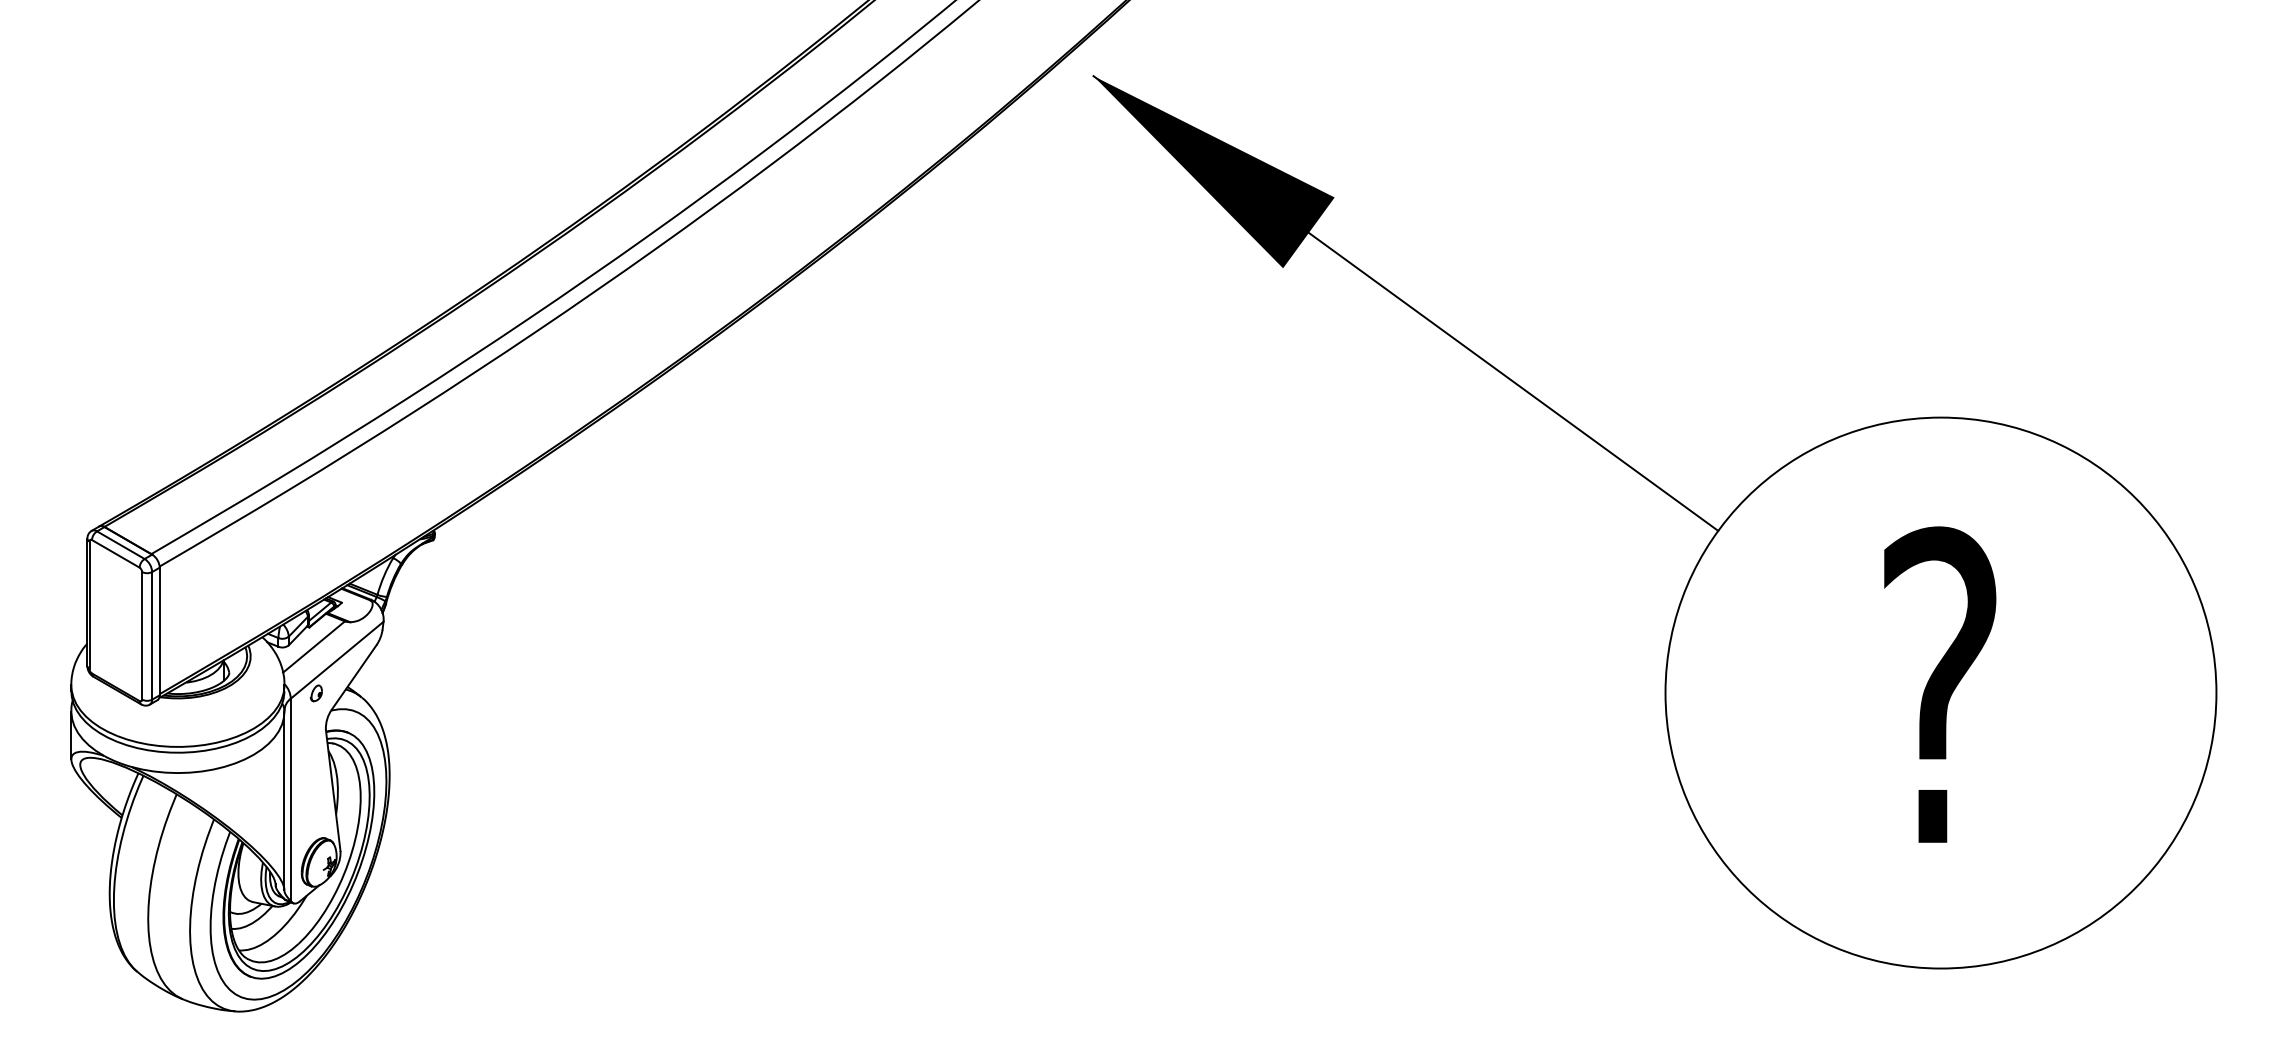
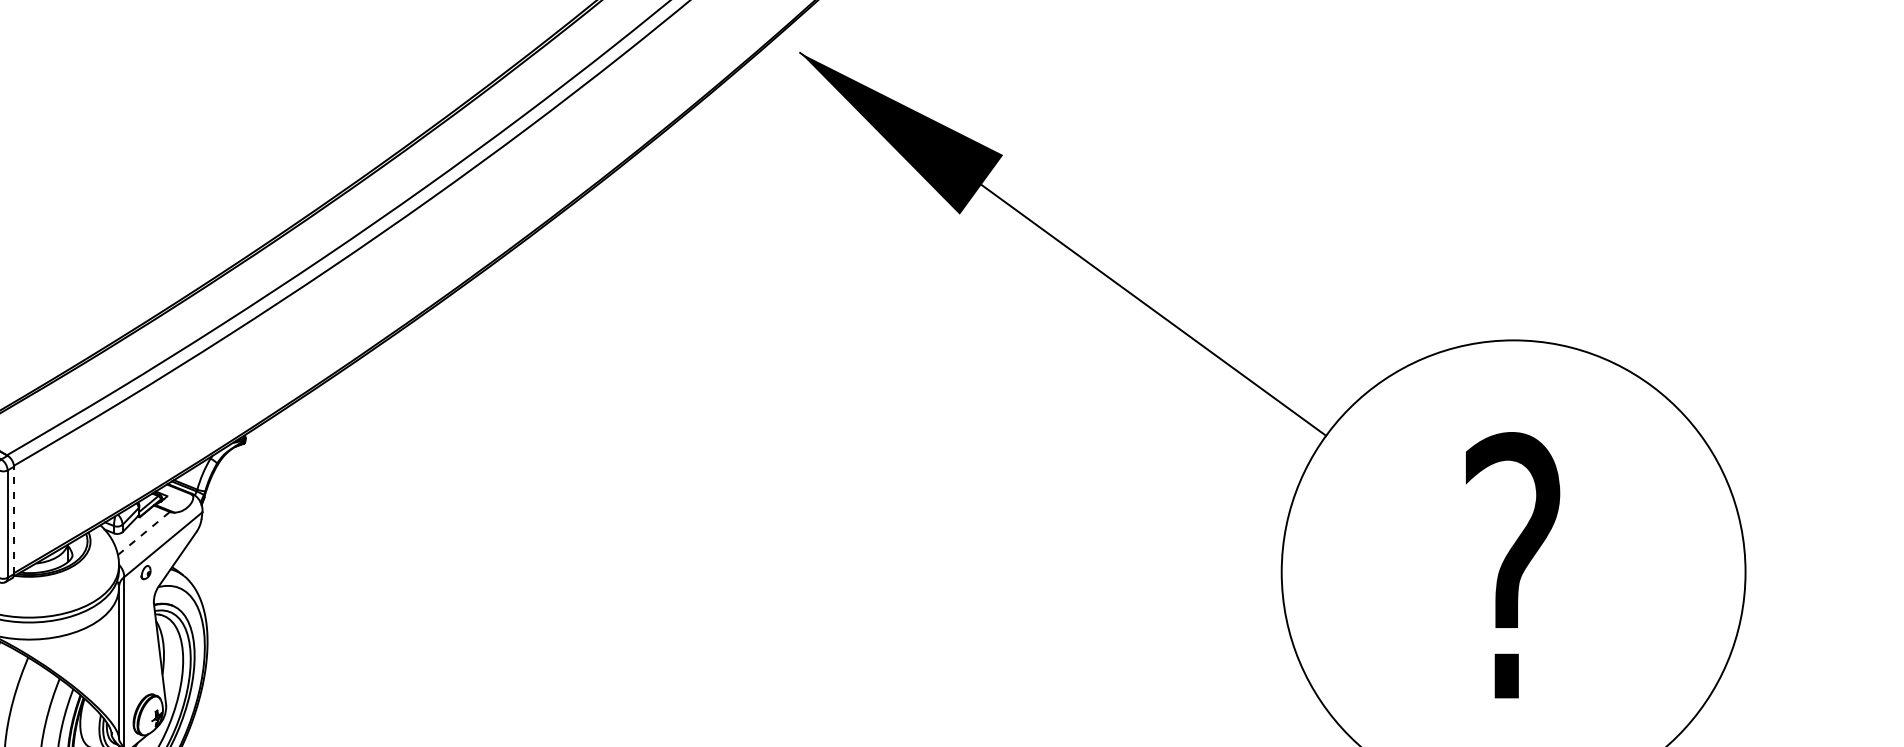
line: (159, 631) -> (13, 520), solid -> dashed
line: (314, 646) -> (144, 533), solid -> dashed

